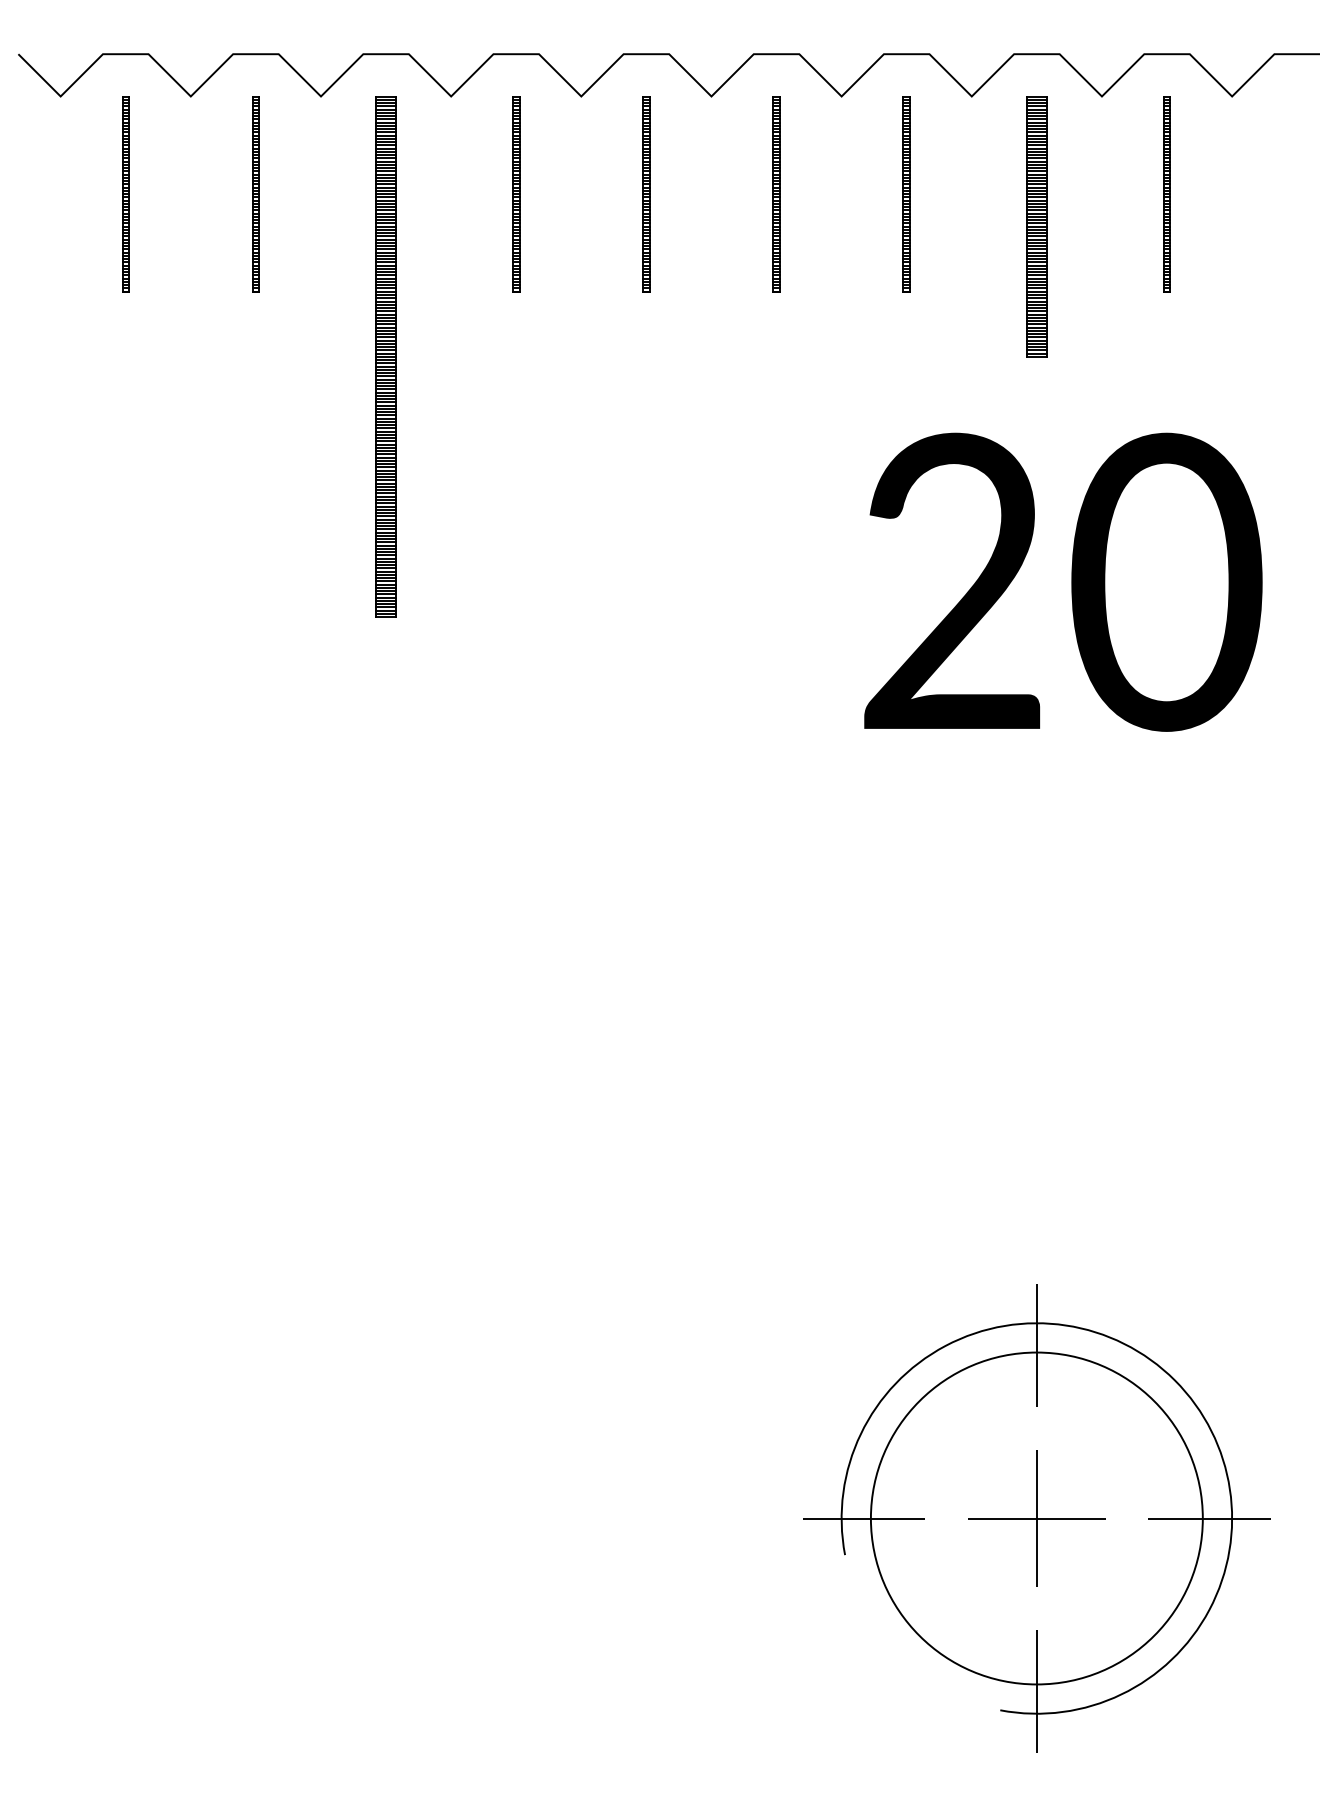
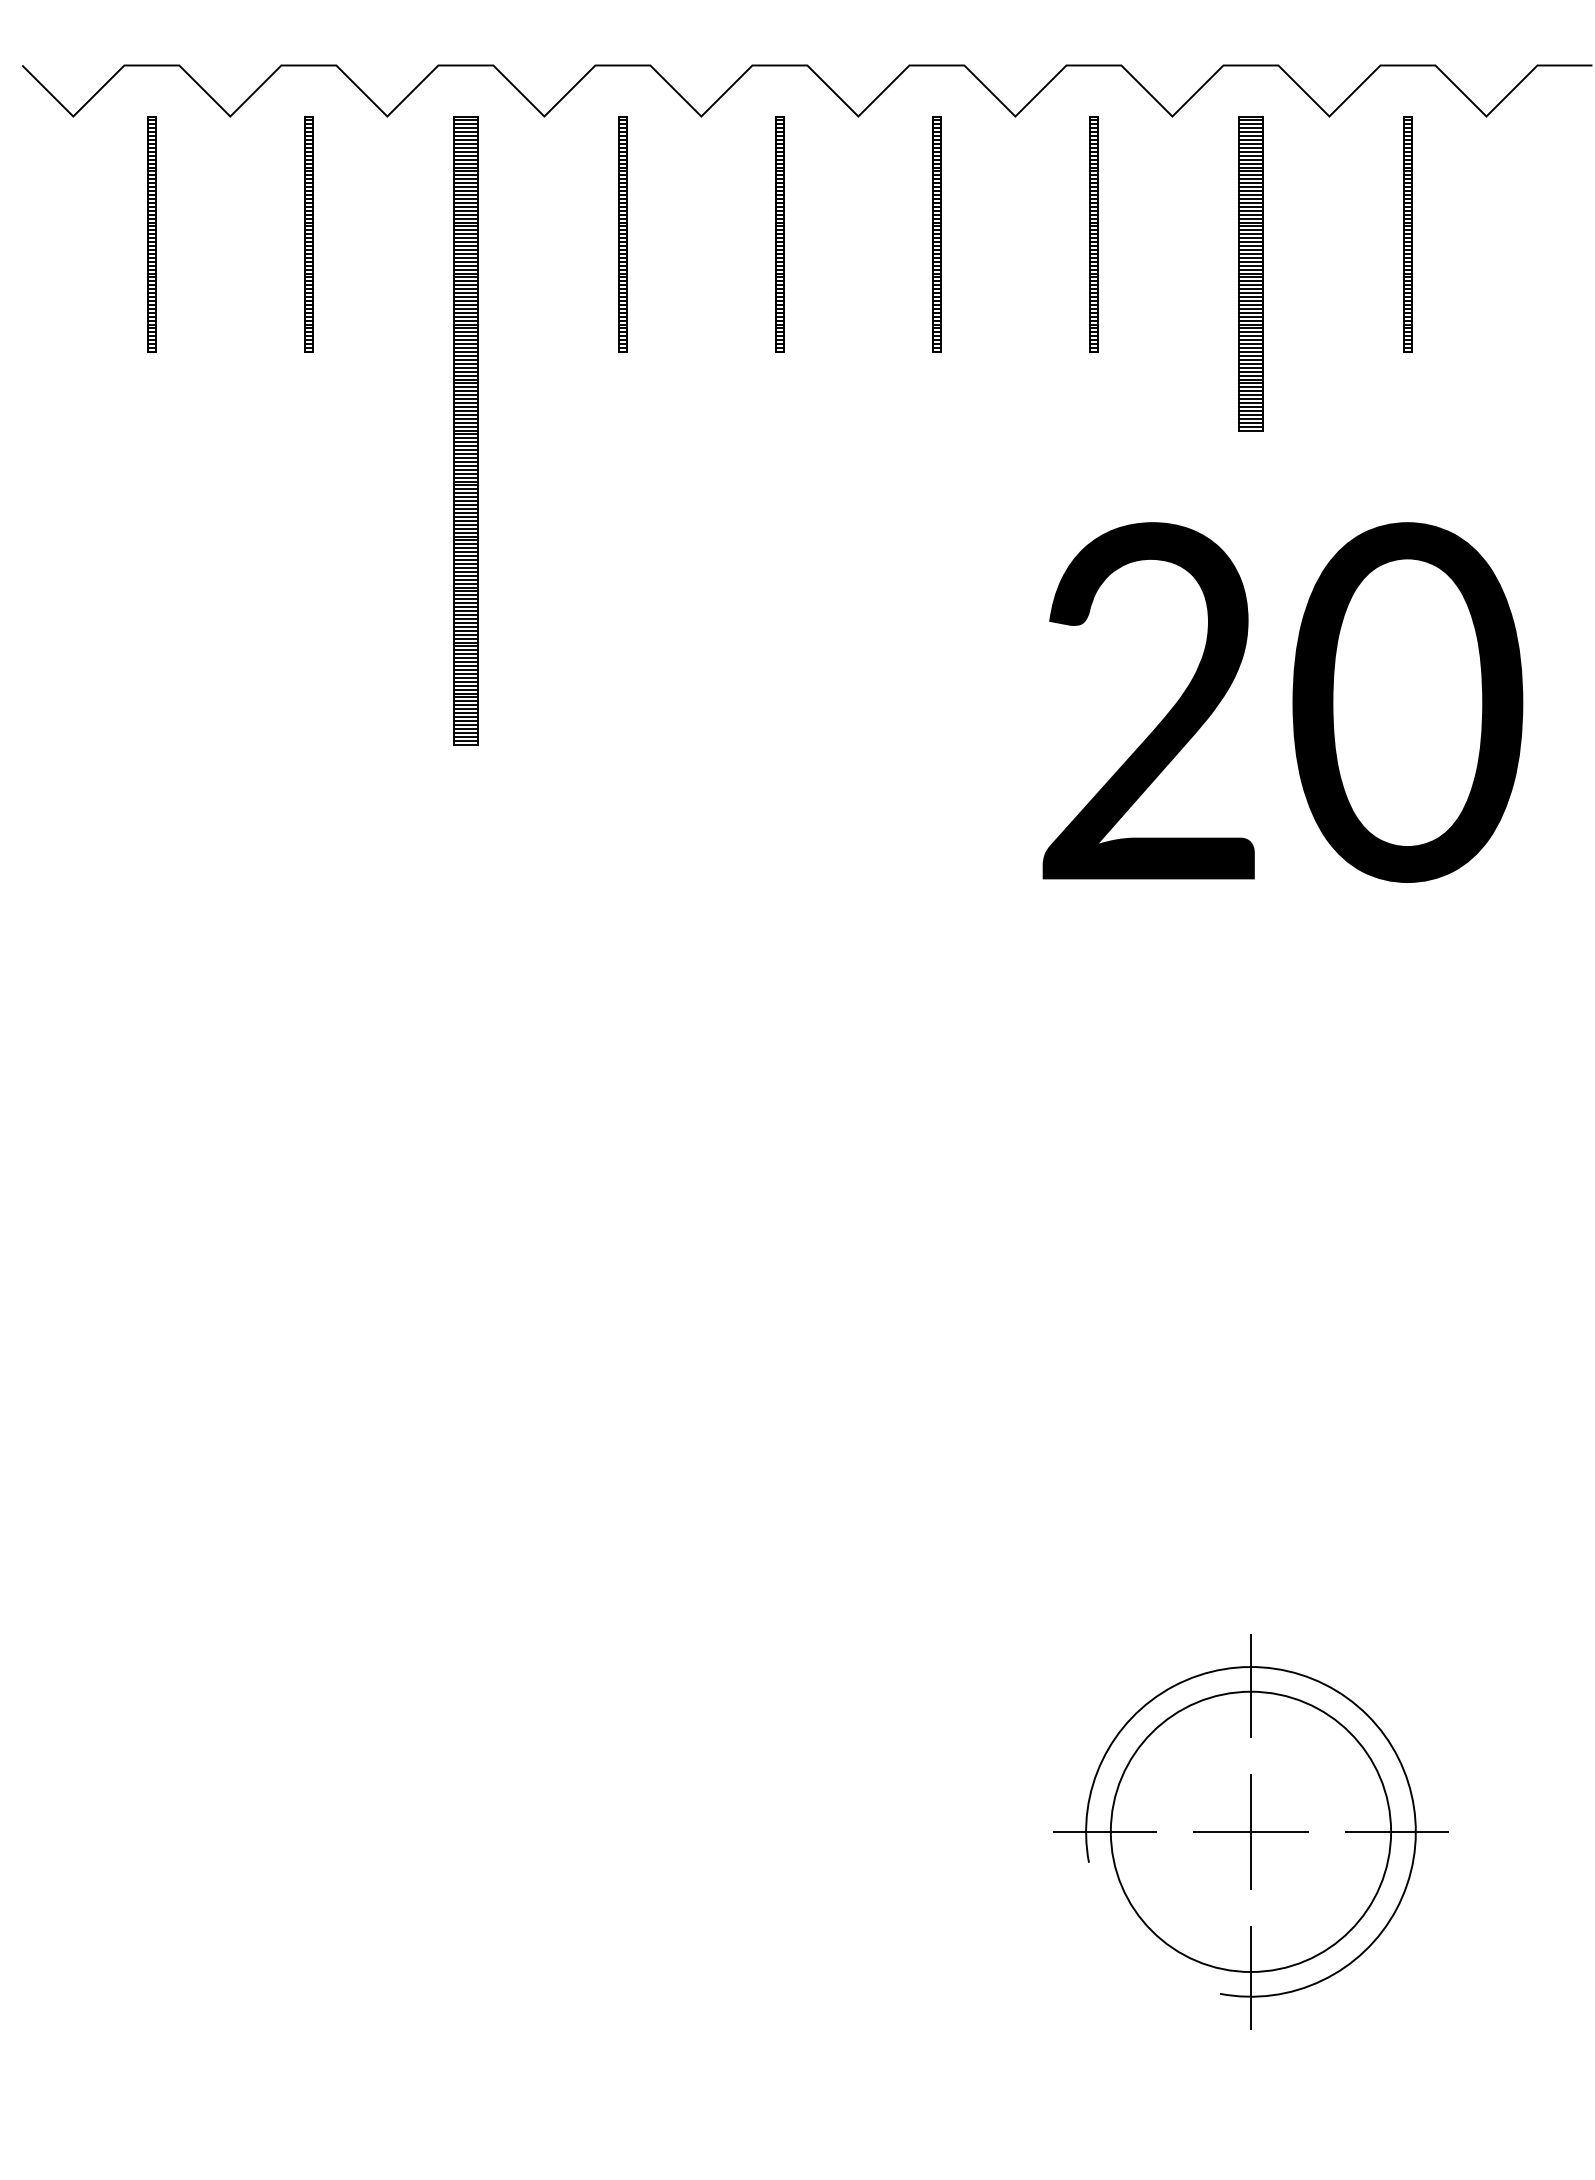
part: (1036, 1518) -> (1250, 1831), size x0.7

